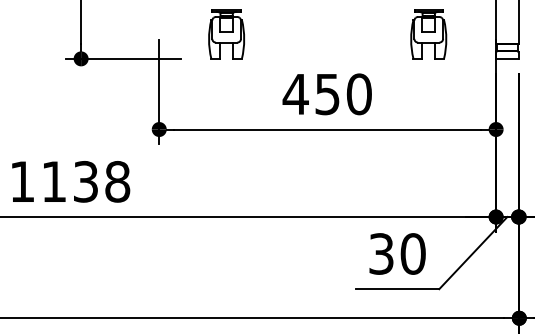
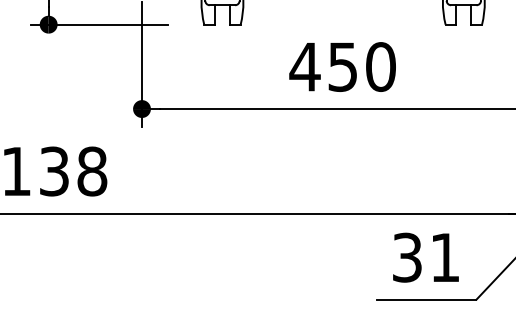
text: (412, 253) -> (444, 257), 30 -> 31

